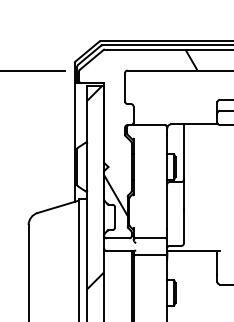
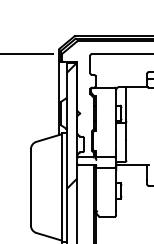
hatch: (149, 132) -> (105, 92), removed

